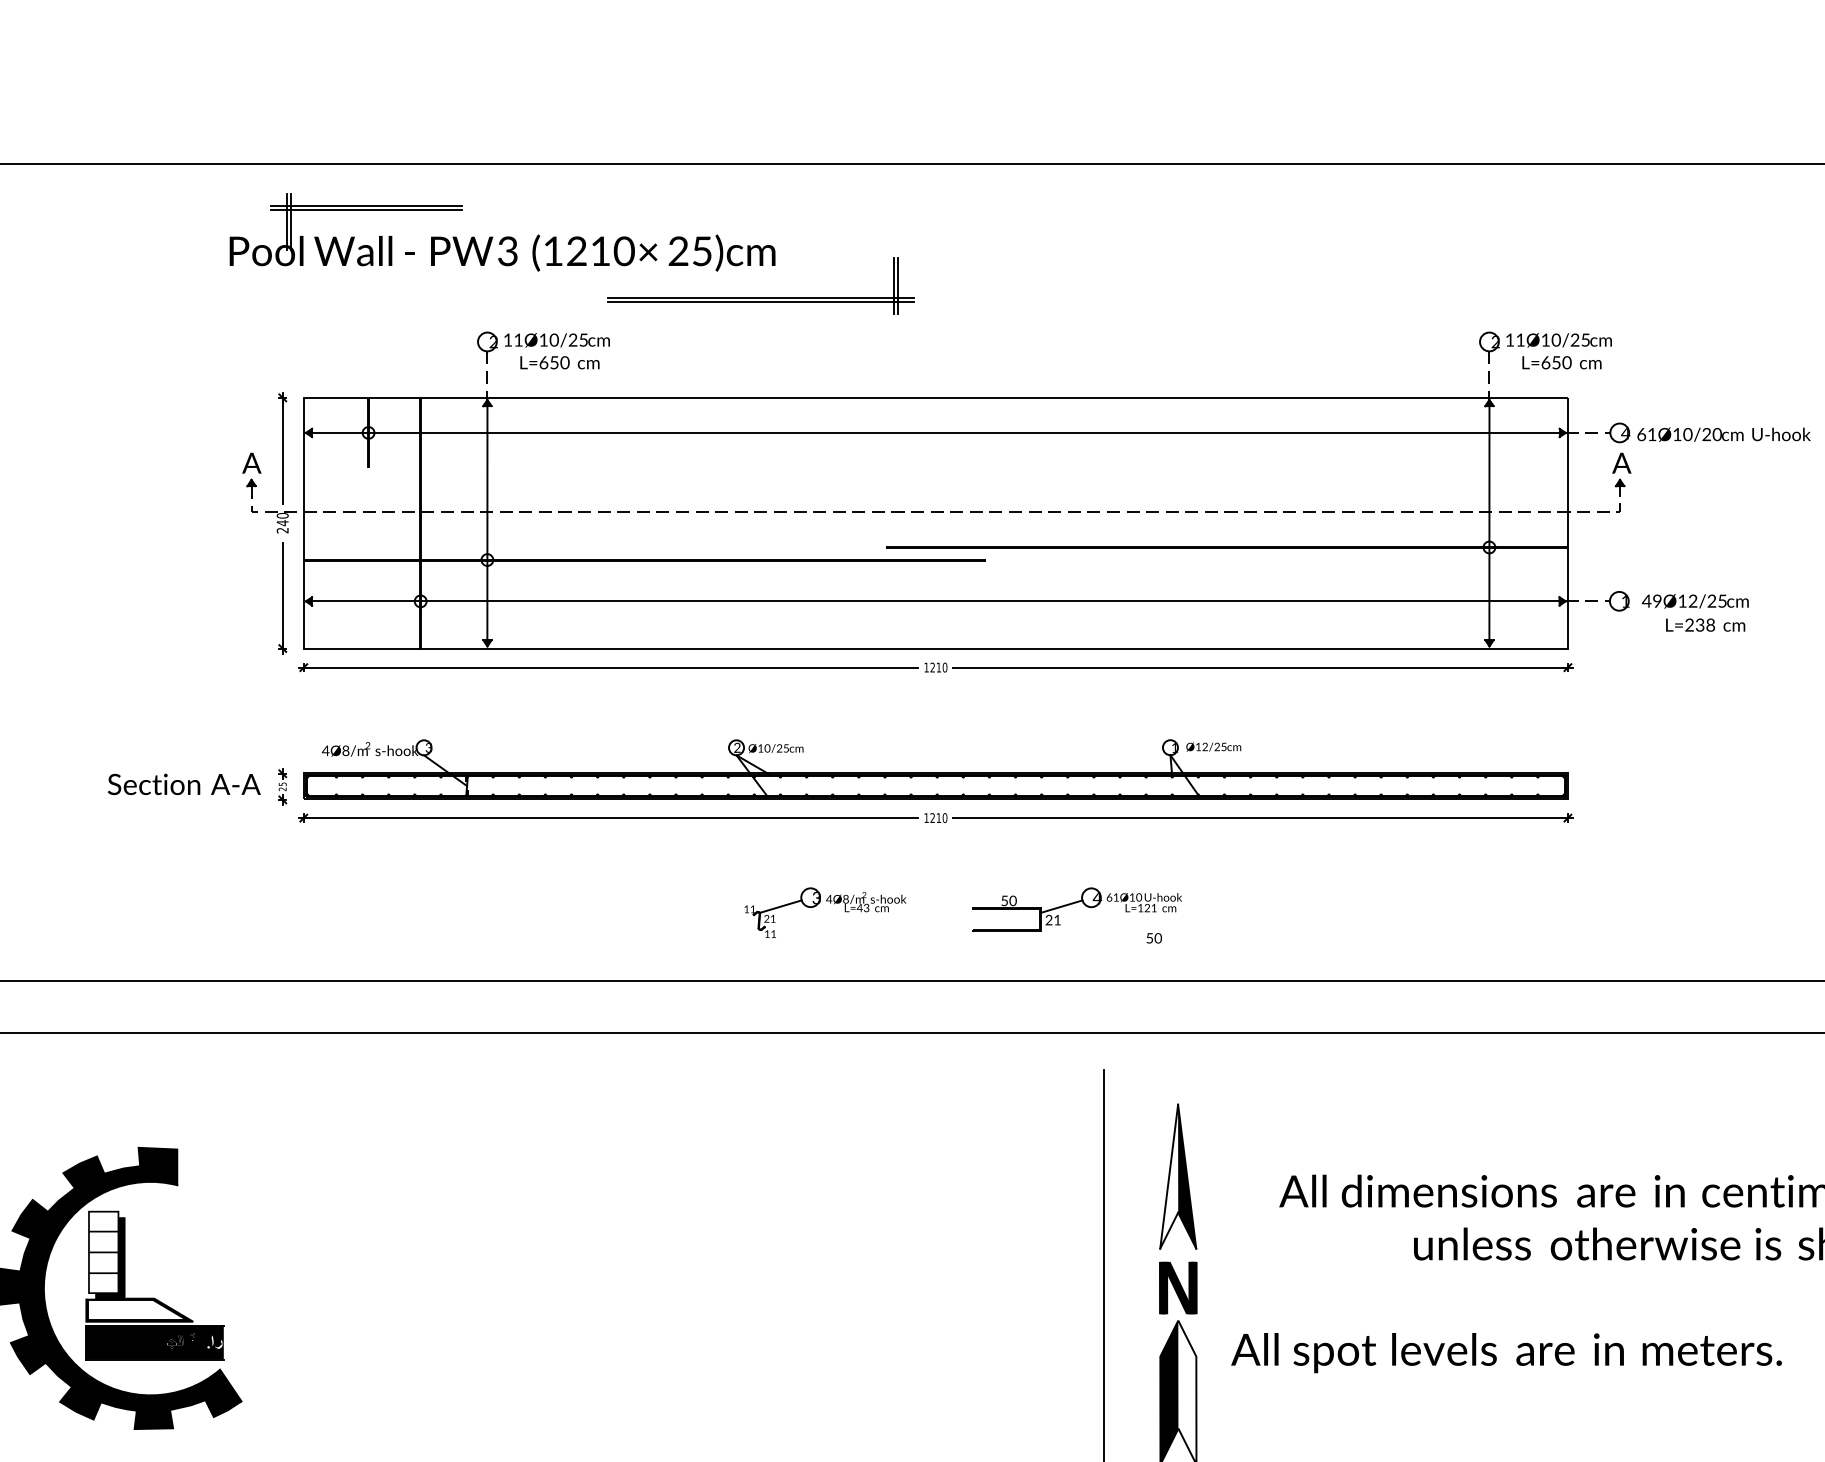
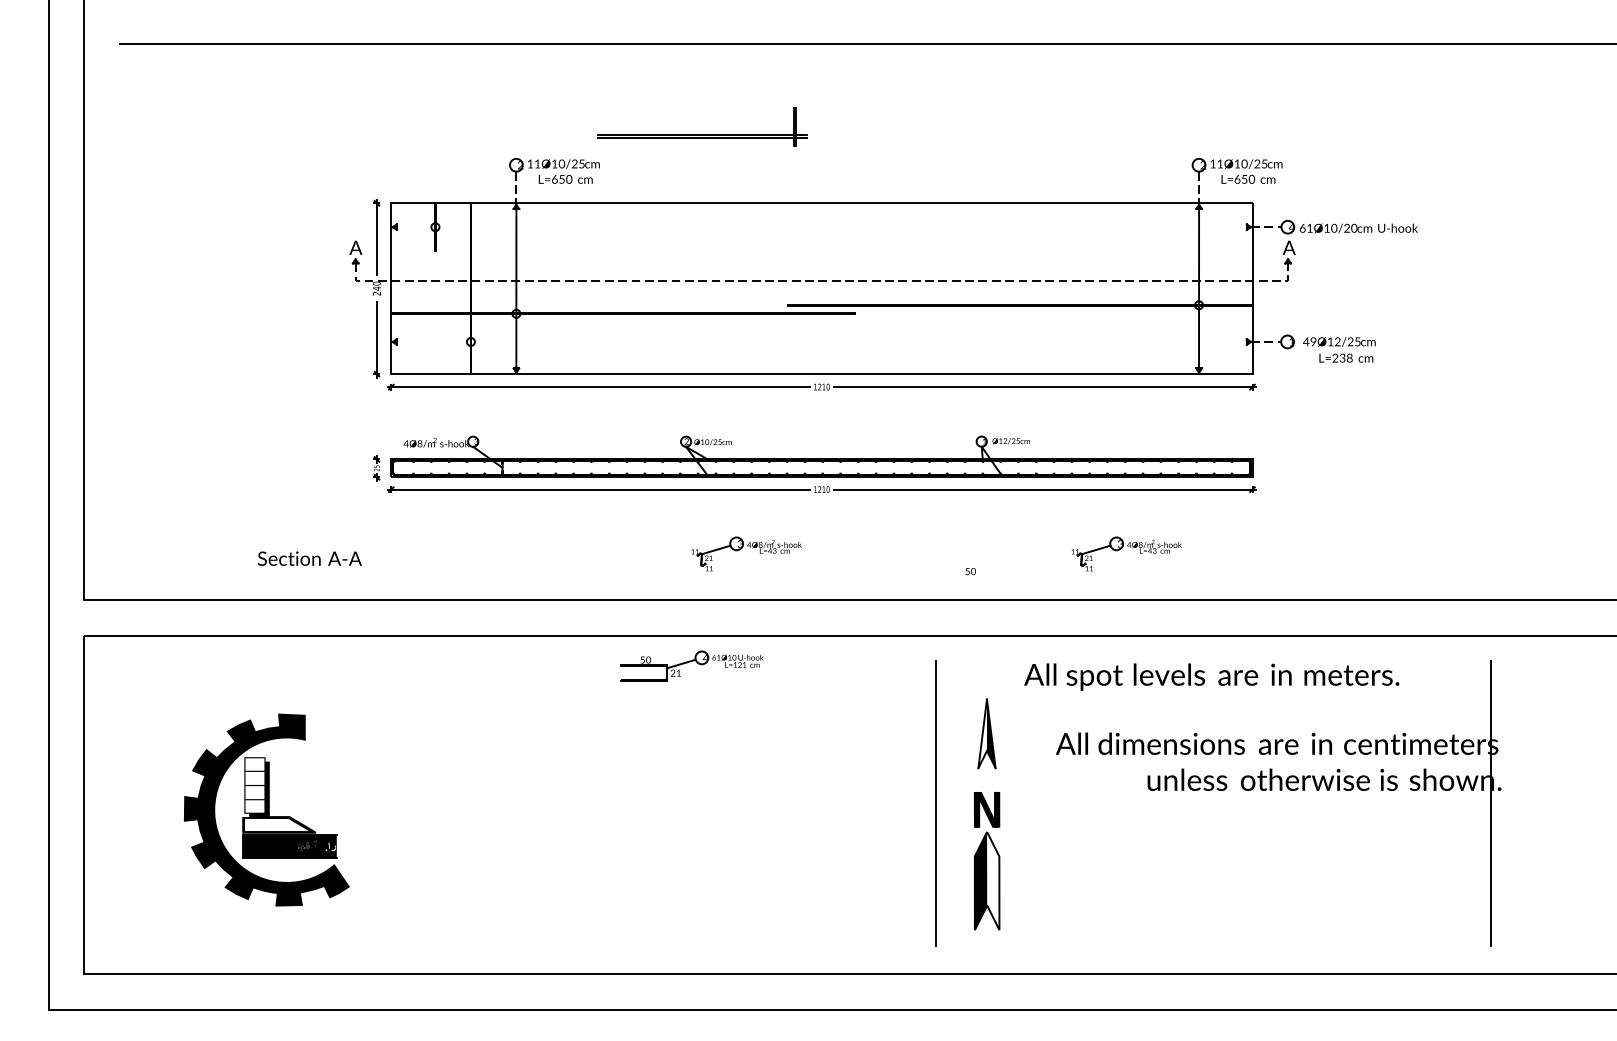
part: (502, 232) -> (526, 90), removed
line: (935, 433) -> (821, 227), removed
line: (935, 602) -> (821, 342), removed
text: (183, 784) -> (309, 558), moved
part: (1377, 904) -> (1122, 548), added
part: (1076, 908) -> (691, 665), moved
part: (1177, 1176) -> (986, 733), size x0.7
text: (1506, 1352) -> (1211, 676), moved

